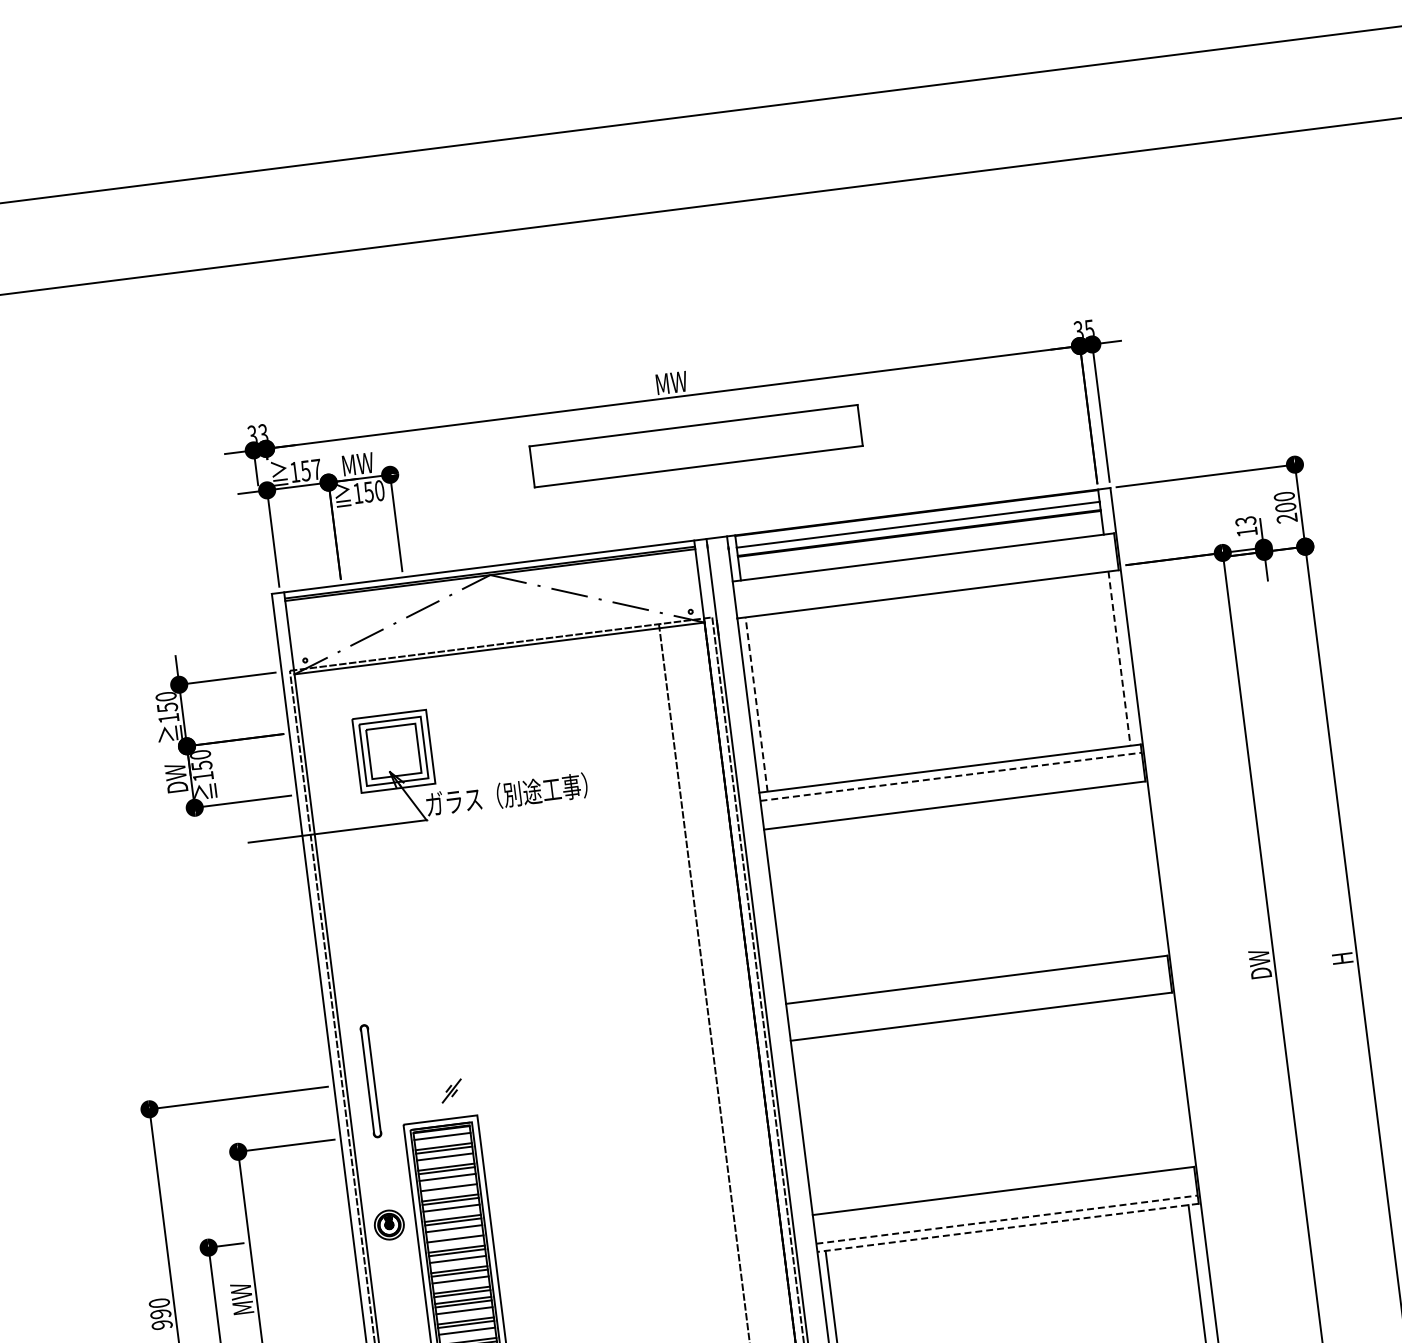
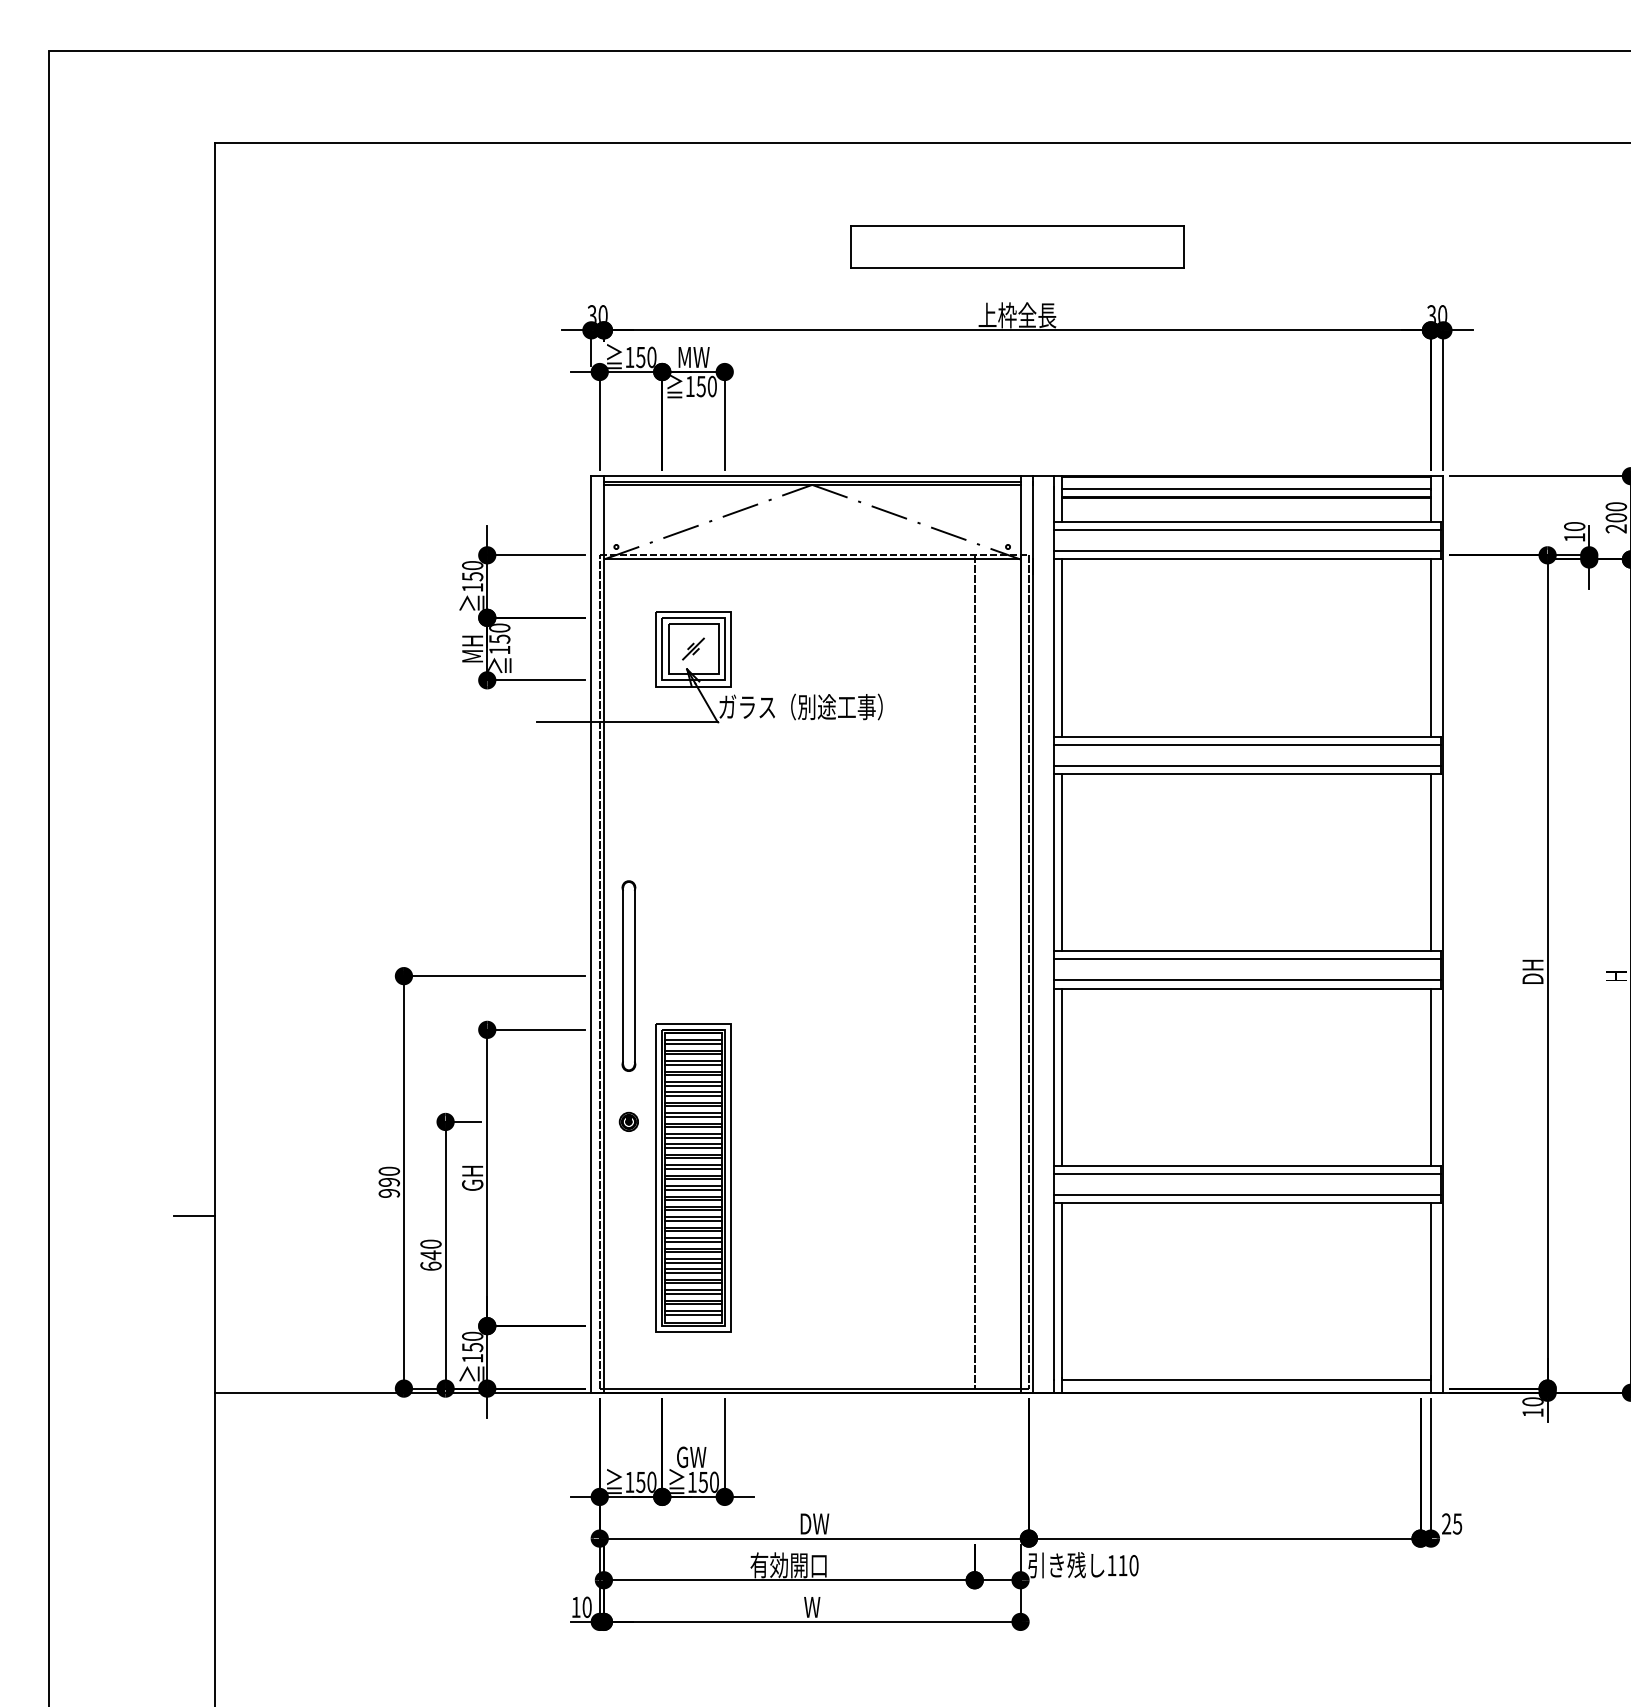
text: (1089, 328) -> (1442, 313), 35 -> 30
text: (671, 382) -> (1017, 315), MW -> 上枠全長
text: (262, 432) -> (602, 313), 33 -> 30
part: (696, 445) -> (1017, 246), moved
text: (316, 469) -> (651, 357), 157 -> 150
text: (1245, 521) -> (1574, 526), 13 -> 10
line: (924, 565) -> (1247, 530), added
line: (926, 586) -> (1247, 551), added
line: (1119, 659) -> (1430, 648), dashed -> solid
line: (756, 704) -> (1062, 648), dashed -> solid
line: (950, 776) -> (1247, 744), dashed -> solid
text: (176, 778) -> (472, 648), DW -> MH
line: (953, 797) -> (1247, 765), added
line: (1145, 869) -> (1430, 862), added
line: (783, 915) -> (1062, 862), added
text: (1259, 964) -> (1532, 971), DW -> DH
line: (977, 988) -> (1247, 959), added
line: (980, 1008) -> (1247, 980), added
part: (370, 1080) -> (628, 975), size x1.67
line: (1172, 1080) -> (1430, 1076), added
part: (451, 1090) -> (693, 648), moved
line: (810, 1126) -> (1062, 1076), added
line: (442, 1139) -> (693, 1043), added
line: (445, 1160) -> (693, 1064), added
line: (448, 1180) -> (693, 1085), added
line: (449, 1190) -> (693, 1095), added
line: (1004, 1199) -> (1247, 1174), added
line: (451, 1211) -> (693, 1116), added
line: (1006, 1219) -> (1247, 1194), dashed -> solid
part: (388, 1224) -> (628, 1121), size x0.62
line: (1008, 1228) -> (1247, 1203), dashed -> solid
line: (454, 1232) -> (693, 1137), added
line: (455, 1242) -> (693, 1148), added
line: (458, 1262) -> (693, 1168), added
line: (461, 1283) -> (693, 1189), added
text: (241, 1297) -> (472, 1176), MW -> GH
line: (464, 1313) -> (693, 1220), added
line: (467, 1334) -> (693, 1241), added

